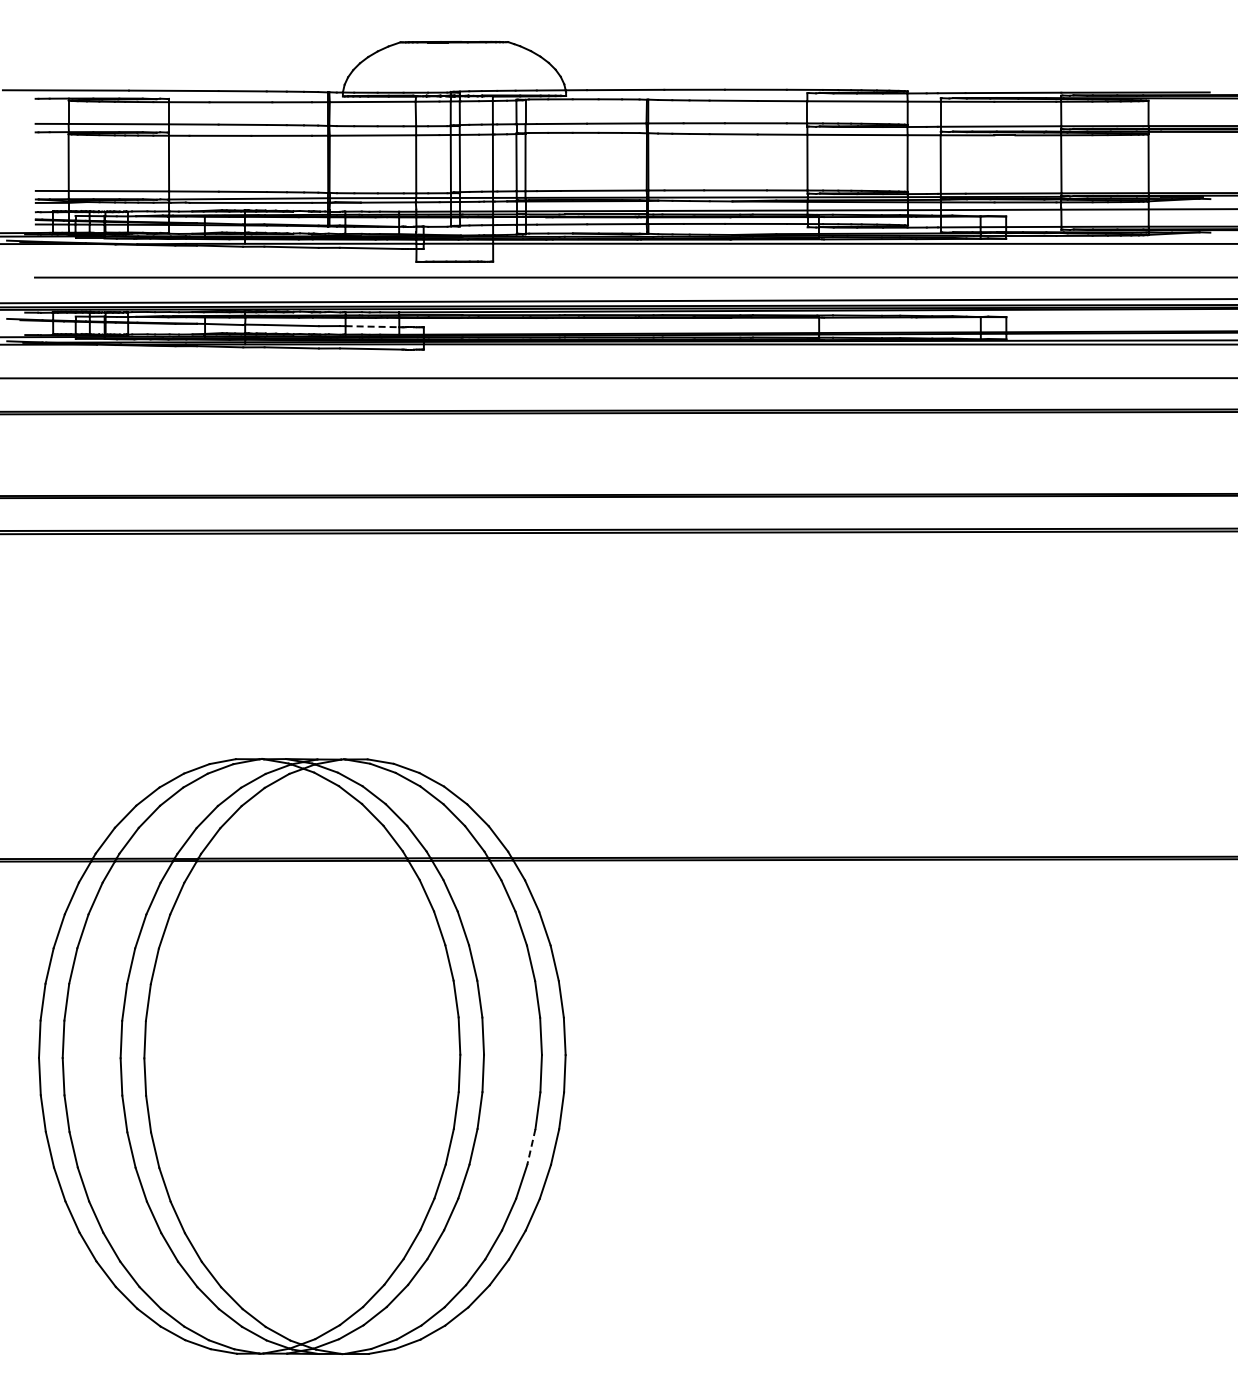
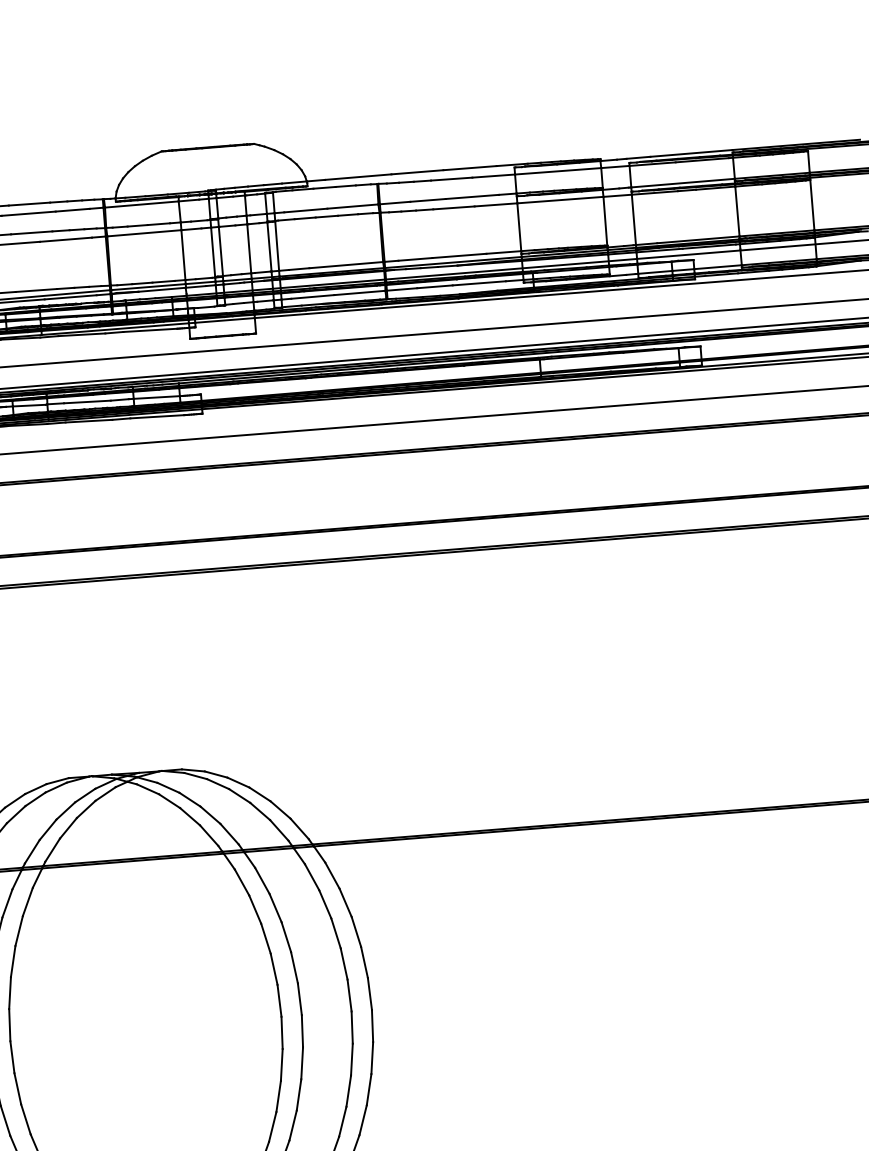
line: (372, 326) -> (156, 397), dashed -> solid
line: (531, 1147) -> (348, 1091), dashed -> solid

